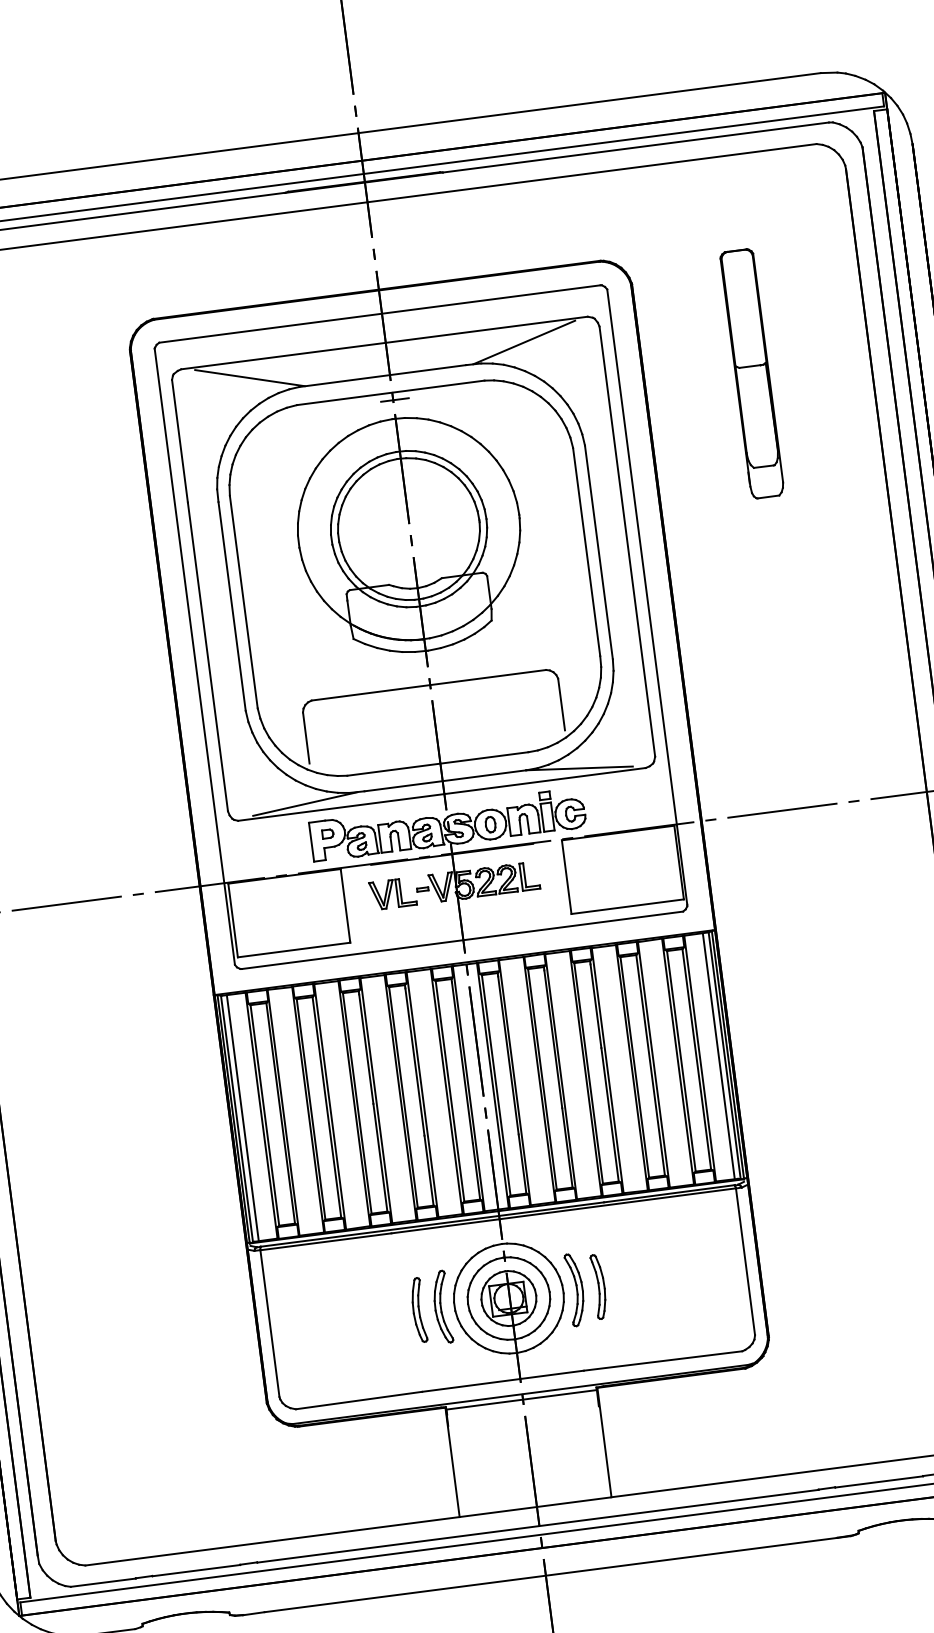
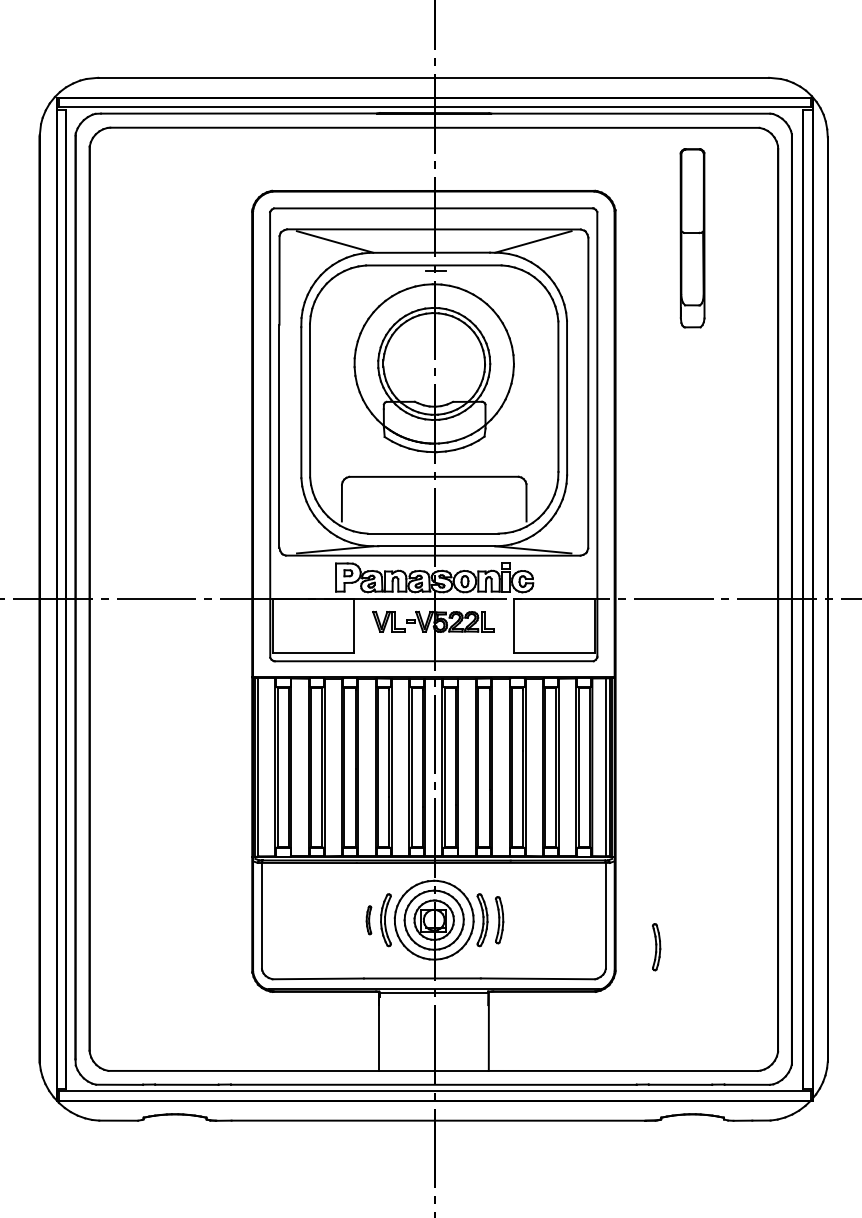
part: (752, 374) -> (692, 238), moved
line: (242, 1118) -> (261, 767), removed
part: (821, 1296) -> (656, 947), added
part: (418, 1310) -> (368, 920), size x0.6

